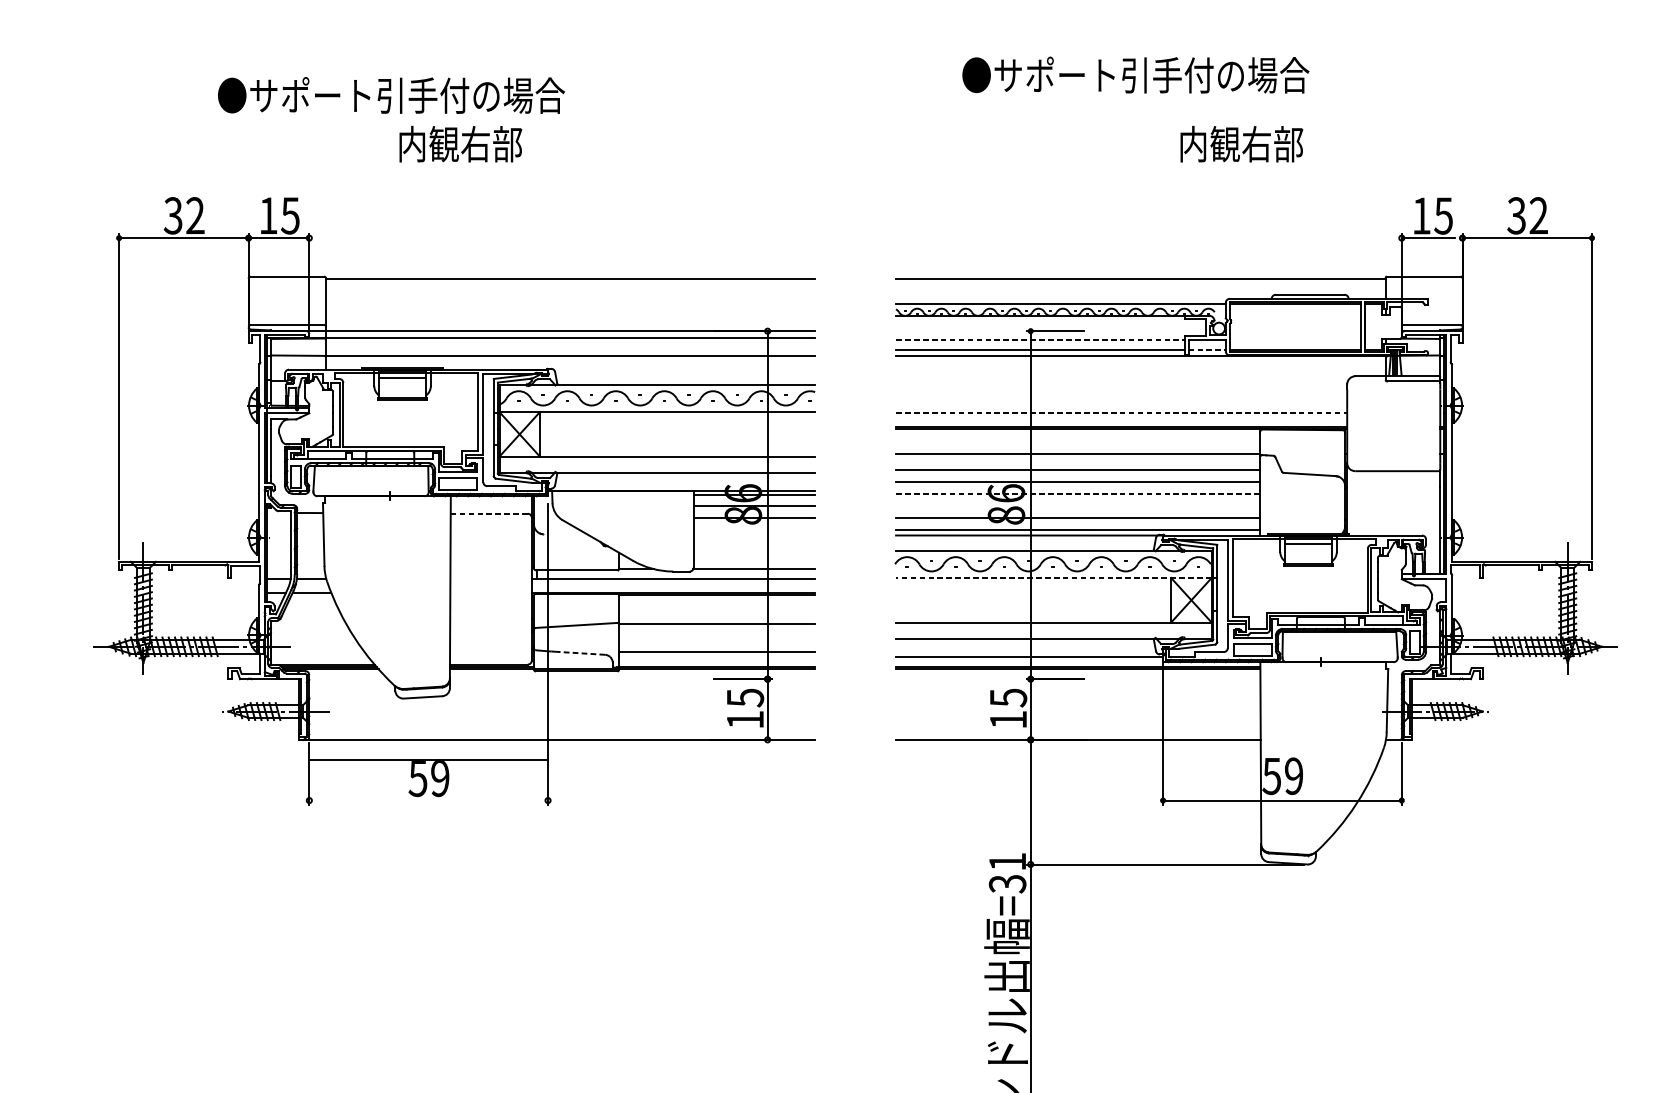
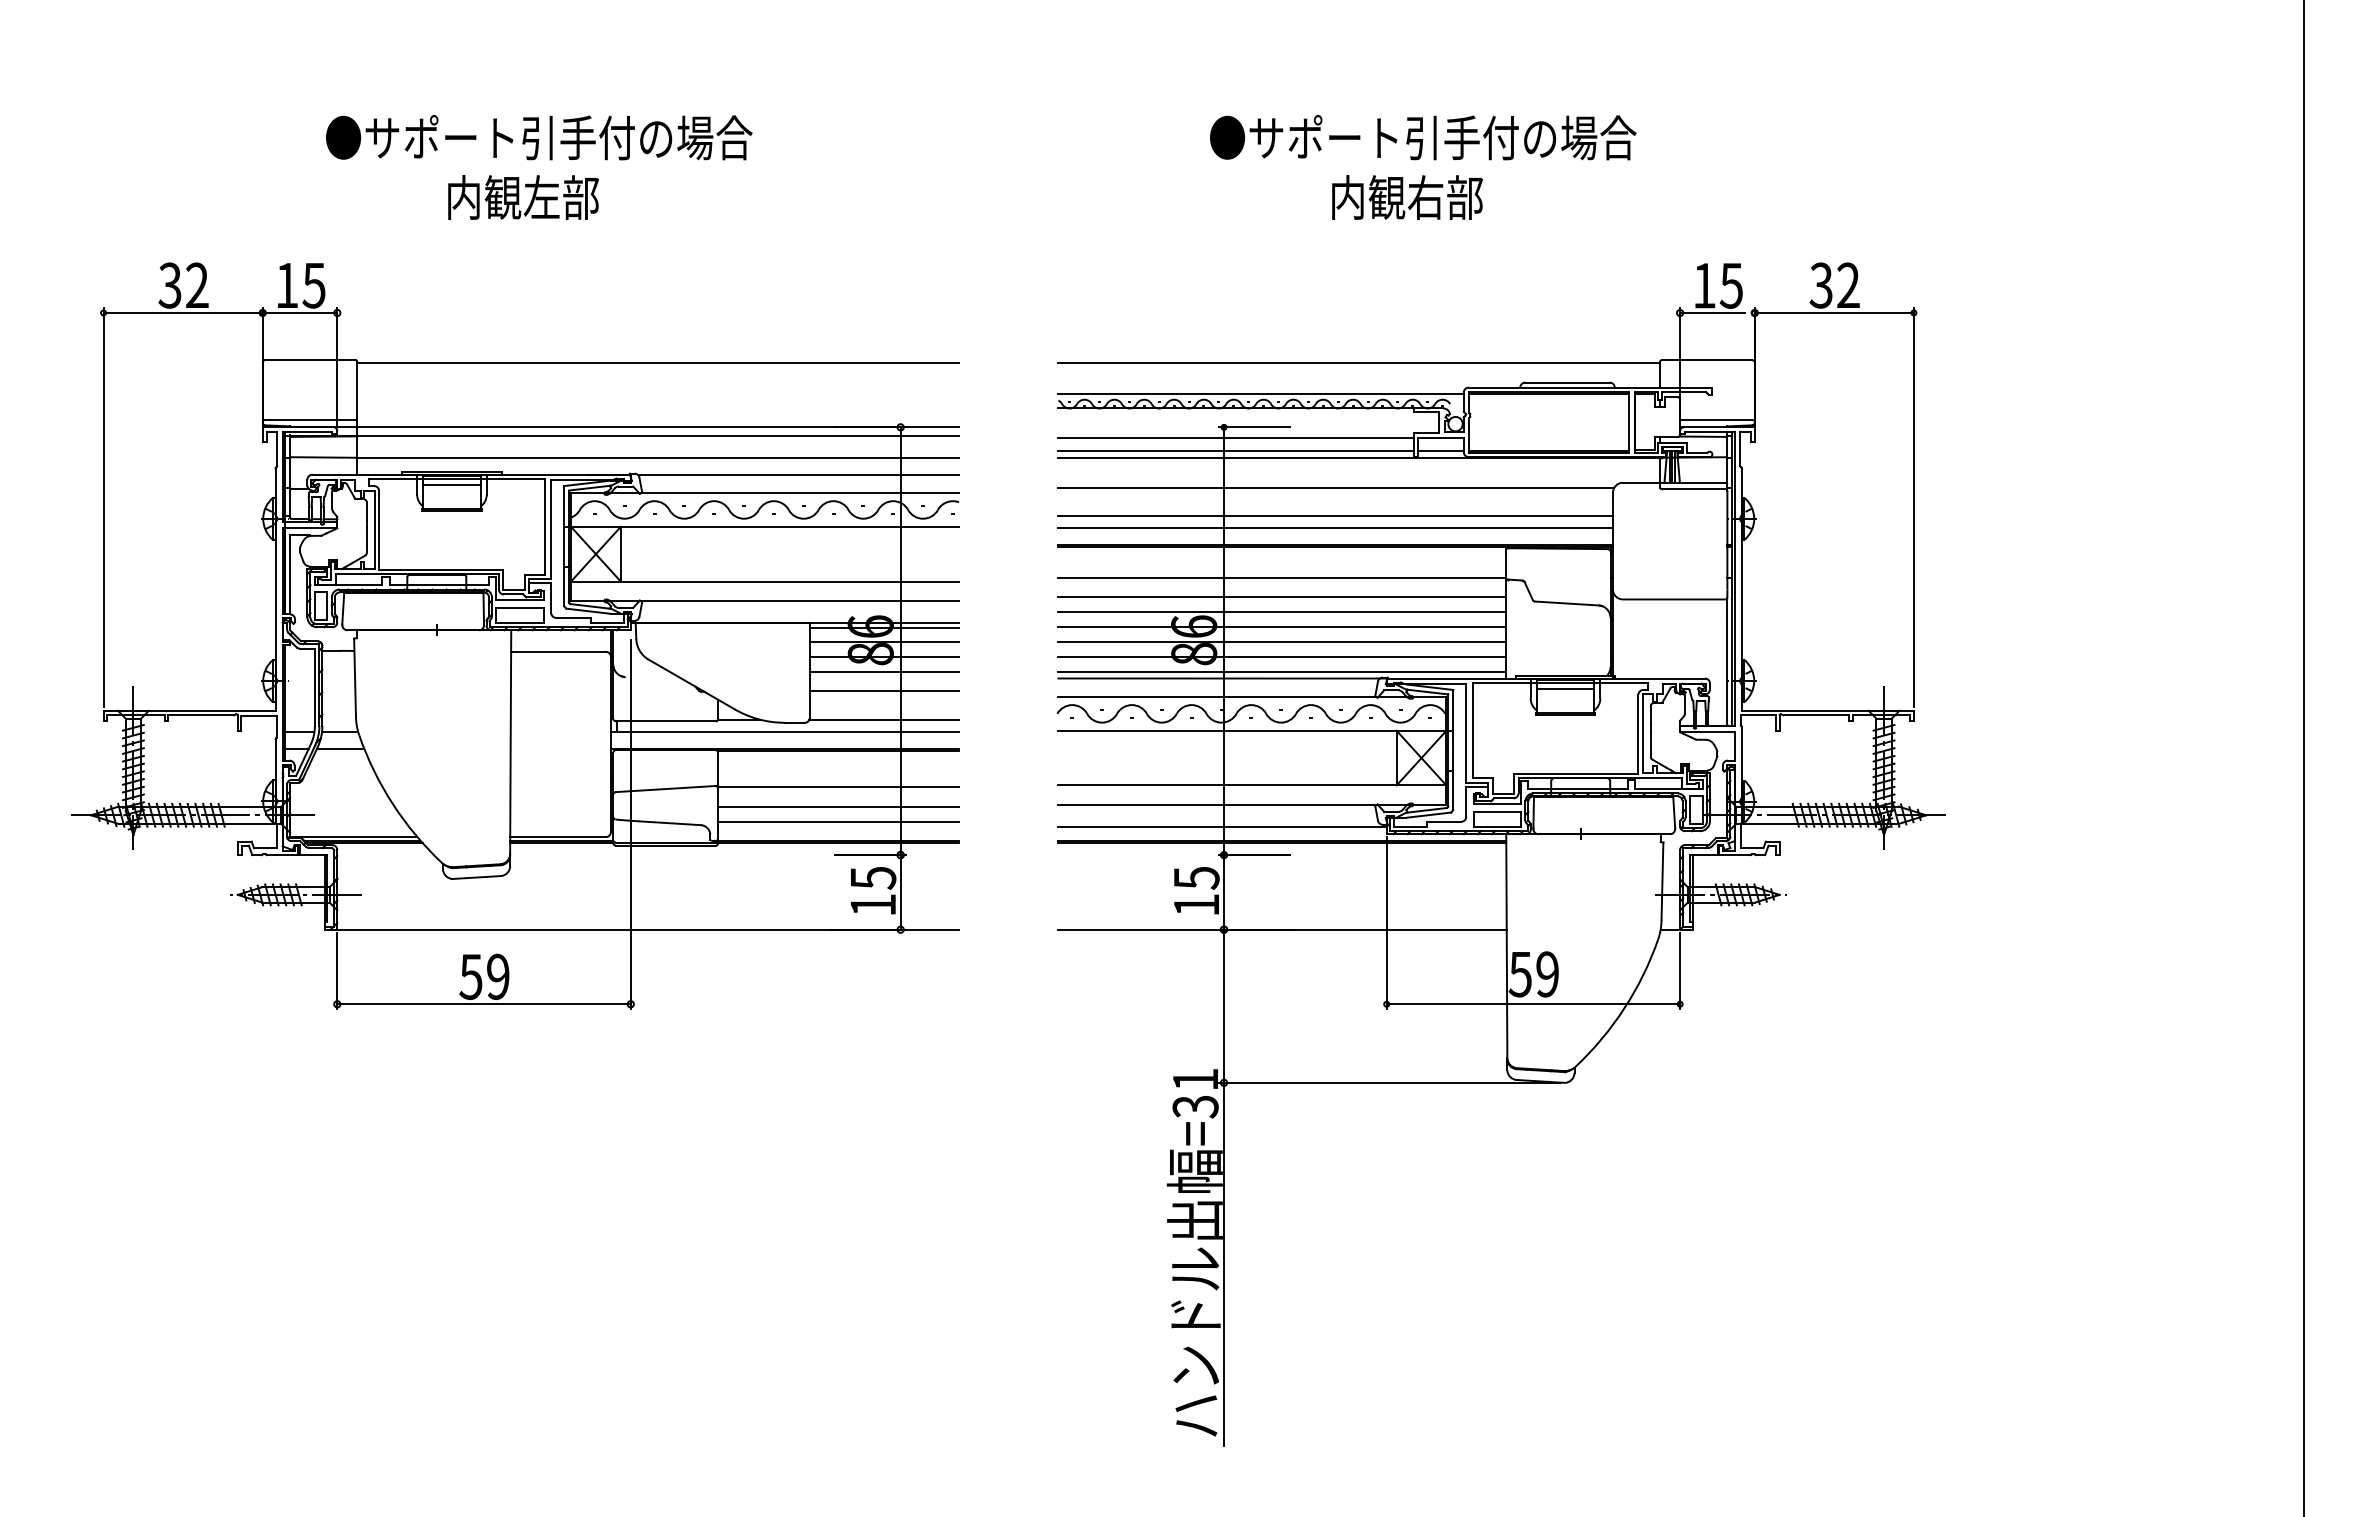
text: (1136, 75) -> (1423, 137), moved
text: (391, 95) -> (539, 137), moved
text: (475, 144) -> (541, 197), 内観右部 -> 内観左部
text: (1241, 144) -> (1407, 197), moved
line: (1040, 339) -> (1236, 437), dashed -> solid
line: (1206, 350) -> (1440, 450), dashed -> solid
line: (683, 369) -> (797, 474), added
line: (1122, 380) -> (1336, 487), added
line: (1121, 402) -> (1335, 515), added
line: (1122, 413) -> (1336, 528), dashed -> solid
line: (1078, 494) -> (1282, 627), dashed -> solid
line: (1078, 506) -> (1282, 642), added
line: (489, 513) -> (558, 651), dashed -> solid
line: (753, 530) -> (883, 672), added
line: (753, 546) -> (883, 691), added
line: (1053, 577) -> (1252, 730), dashed -> solid
line: (716, 639) -> (837, 806), added
line: (580, 653) -> (670, 823), dashed -> solid
line: (428, 760) -> (483, 1004), moved

